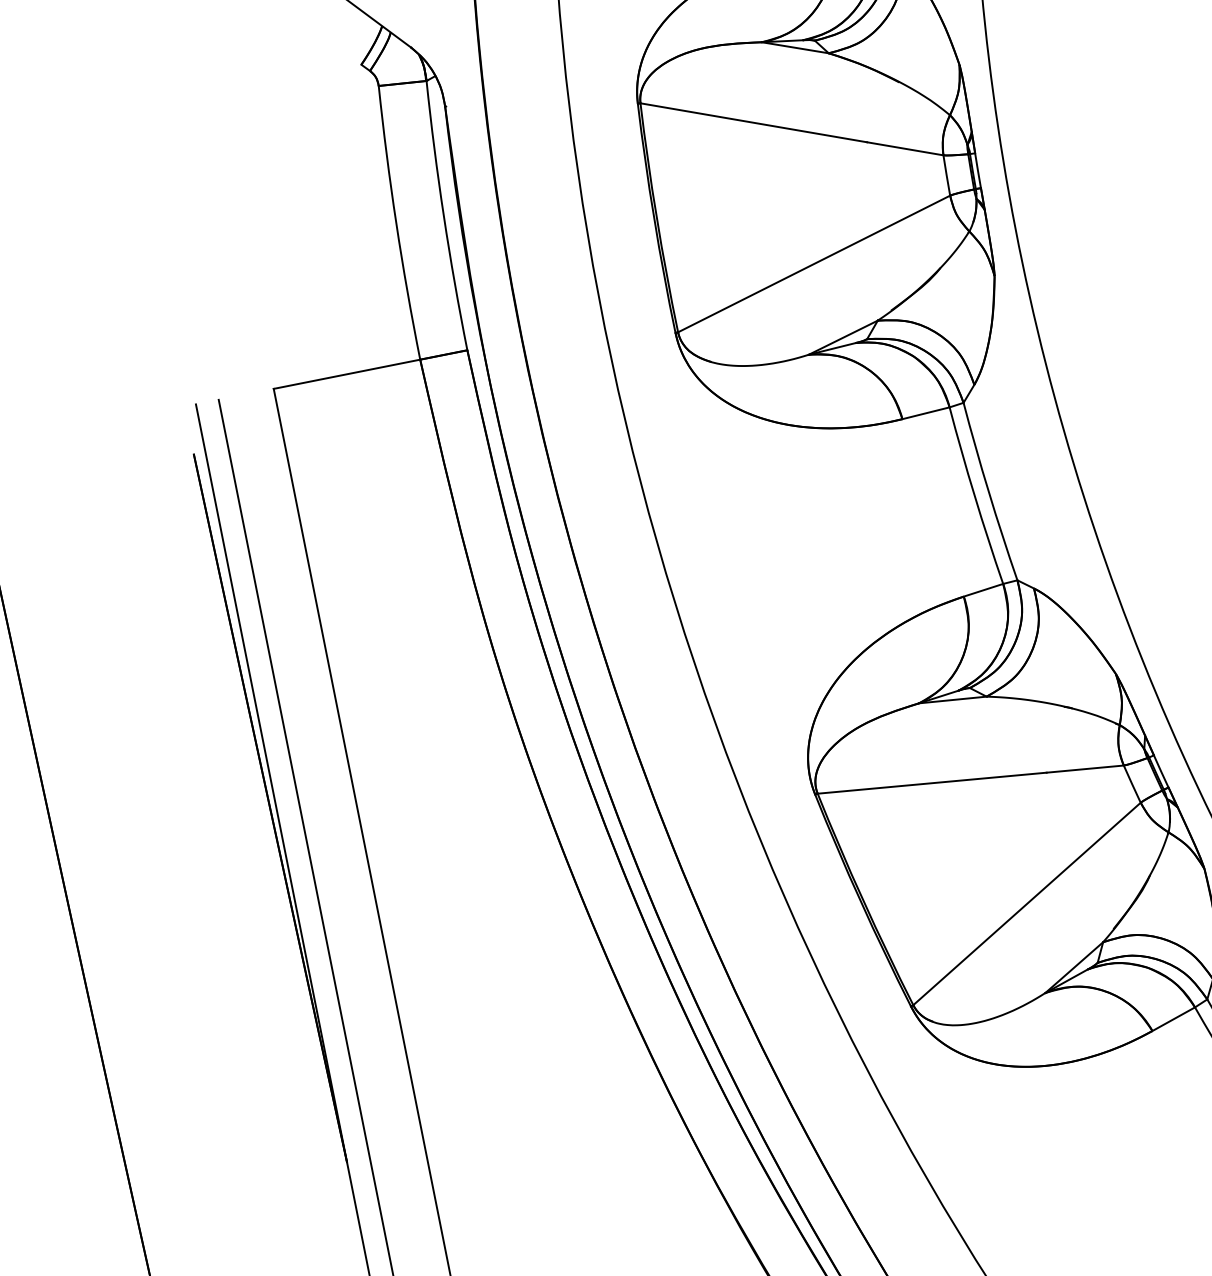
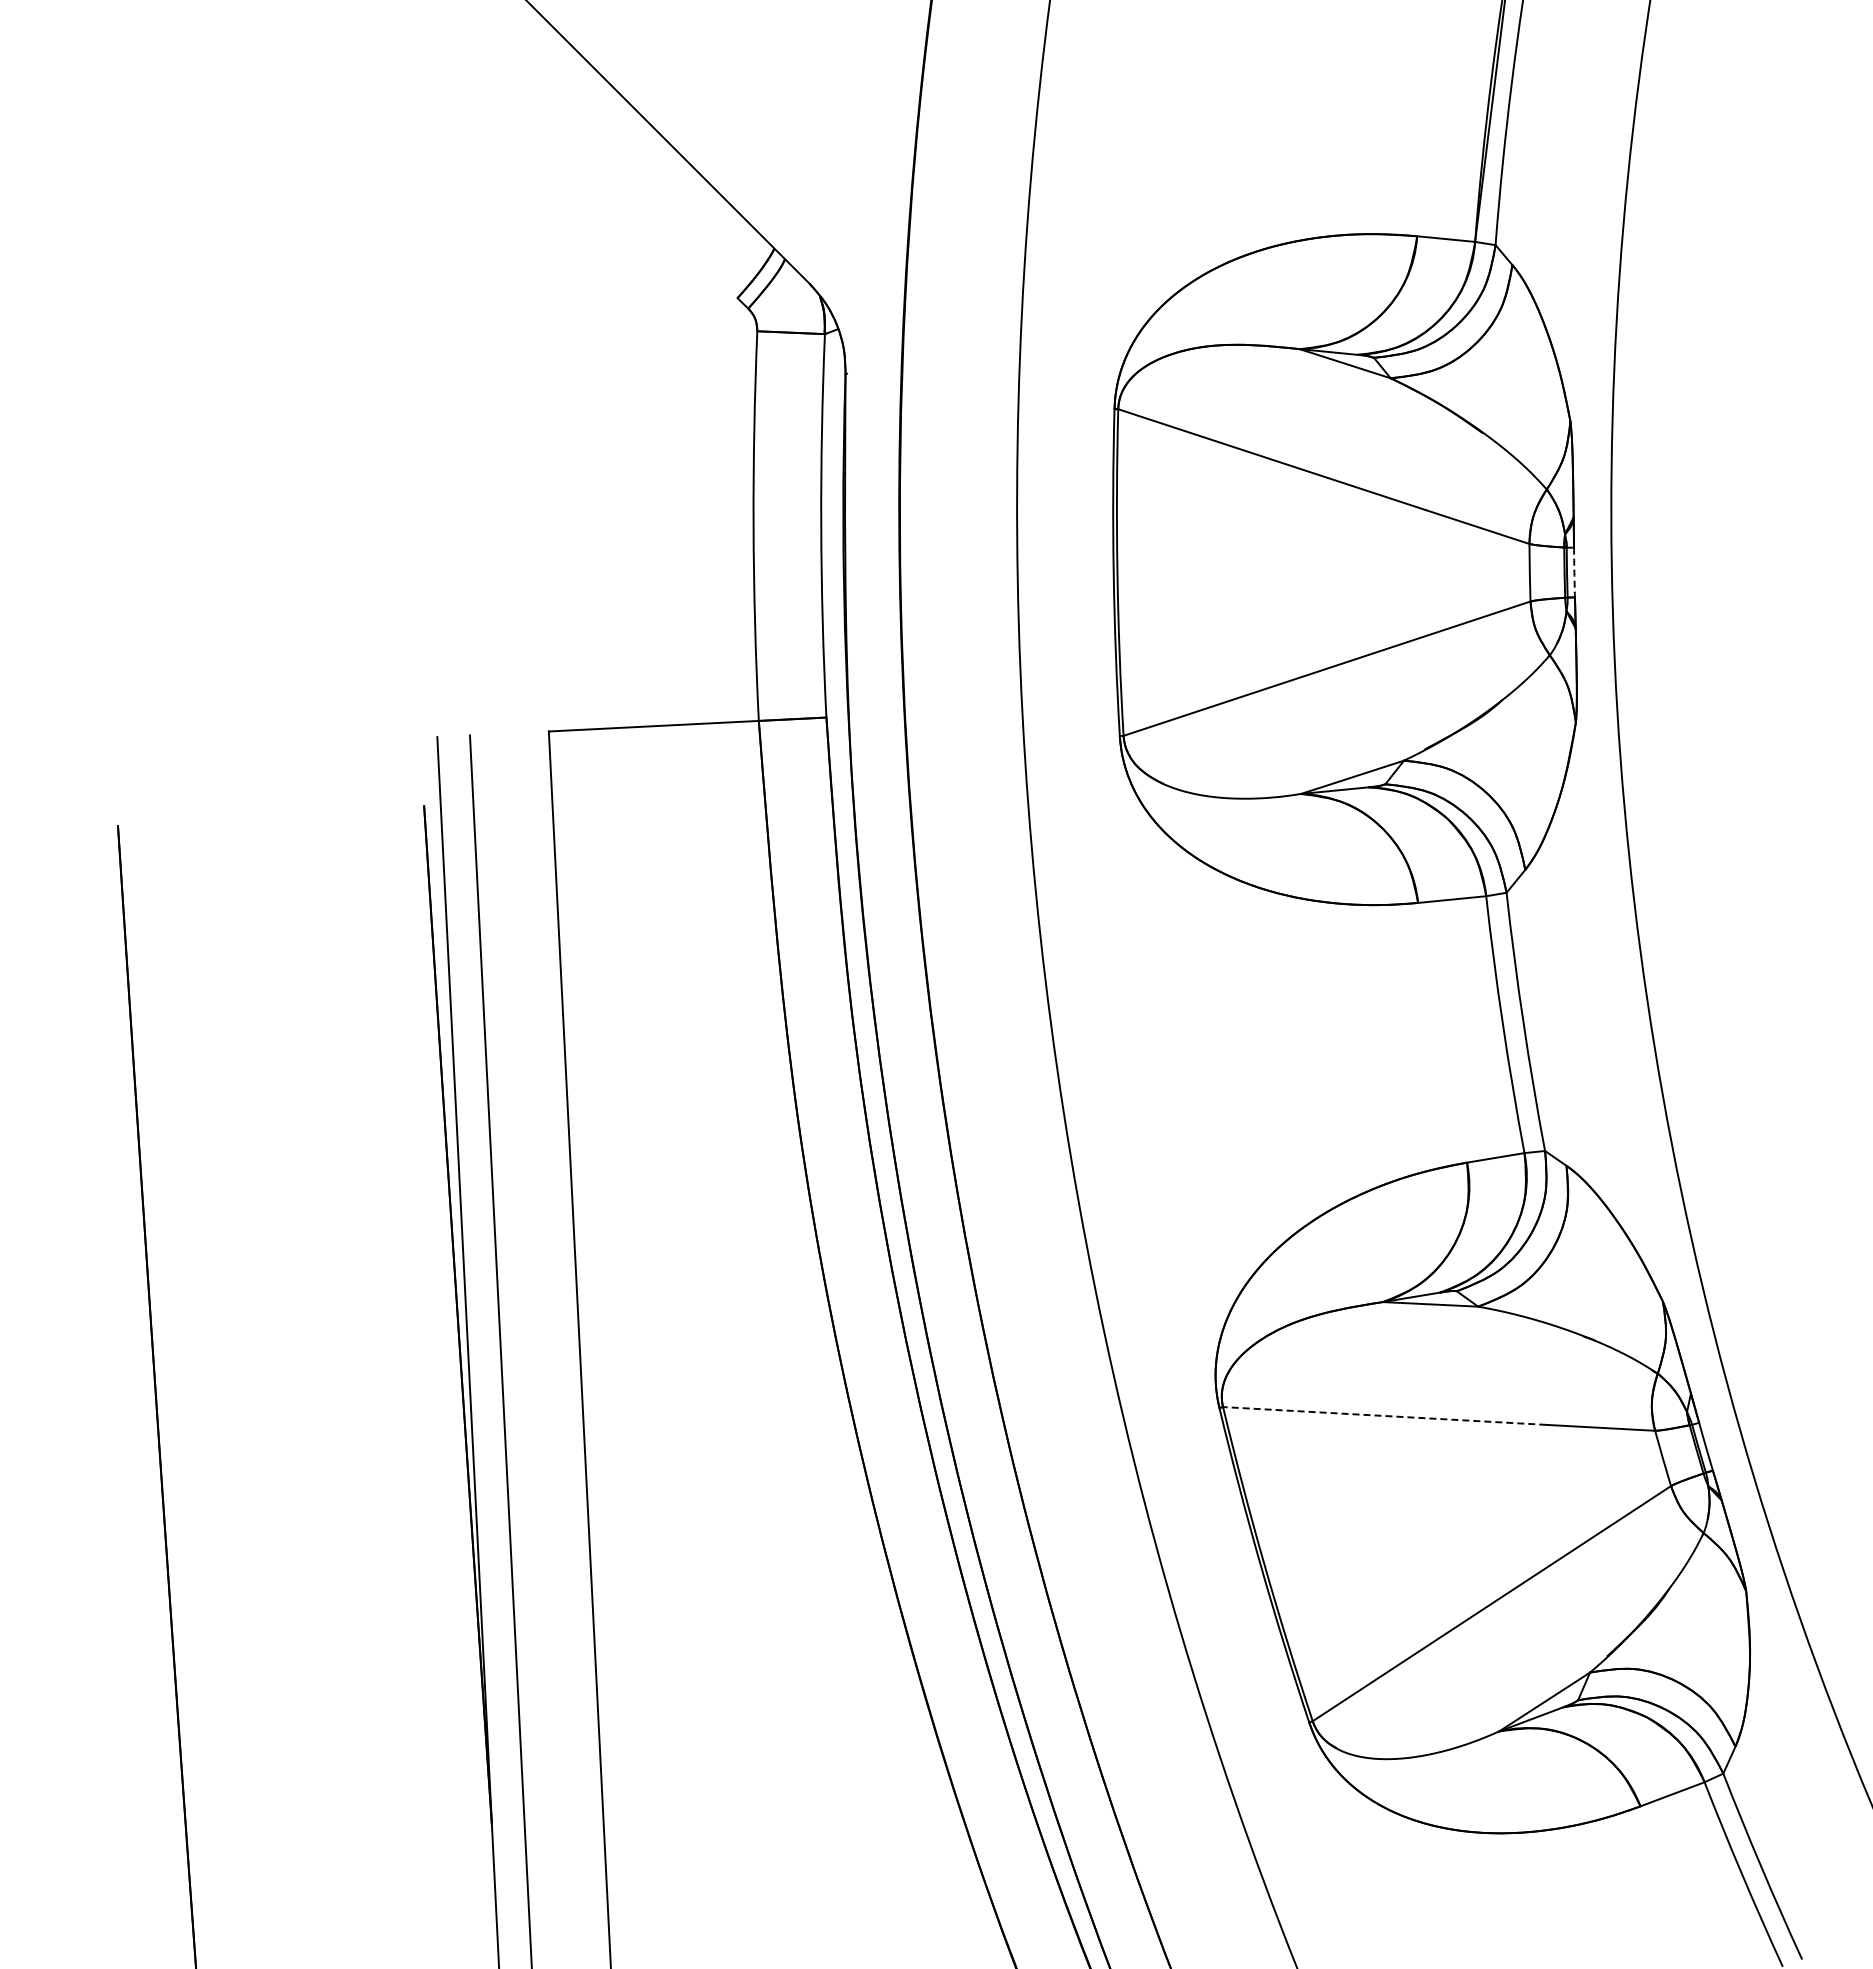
arc: (978, 170) -> (1574, 572), solid -> dashed
line: (932, 782) -> (1384, 1415), solid -> dashed

